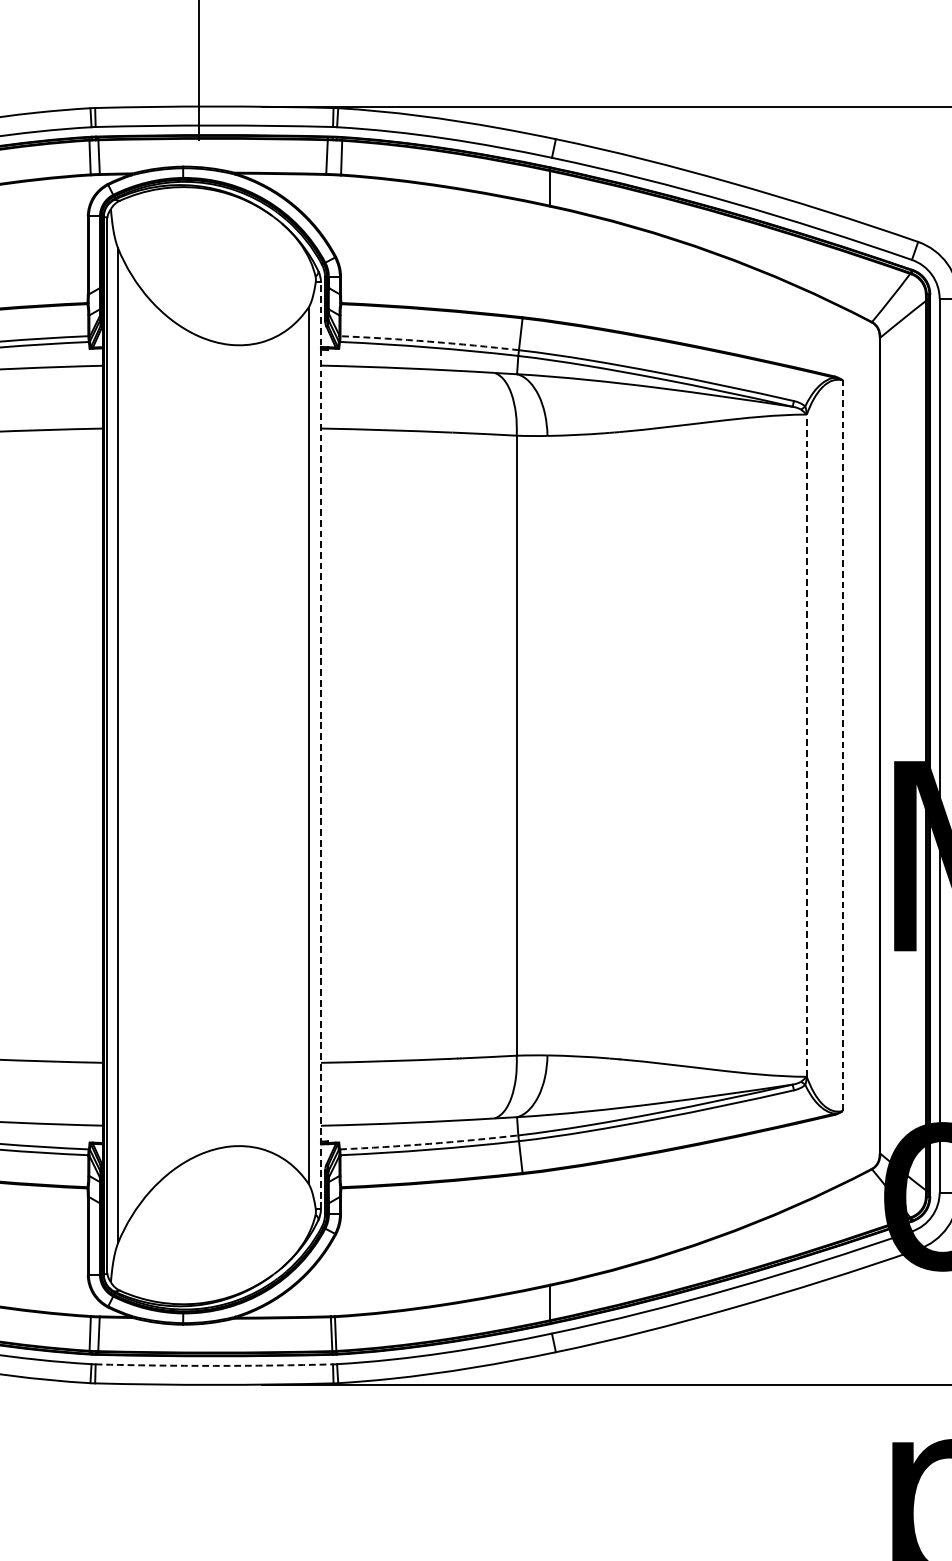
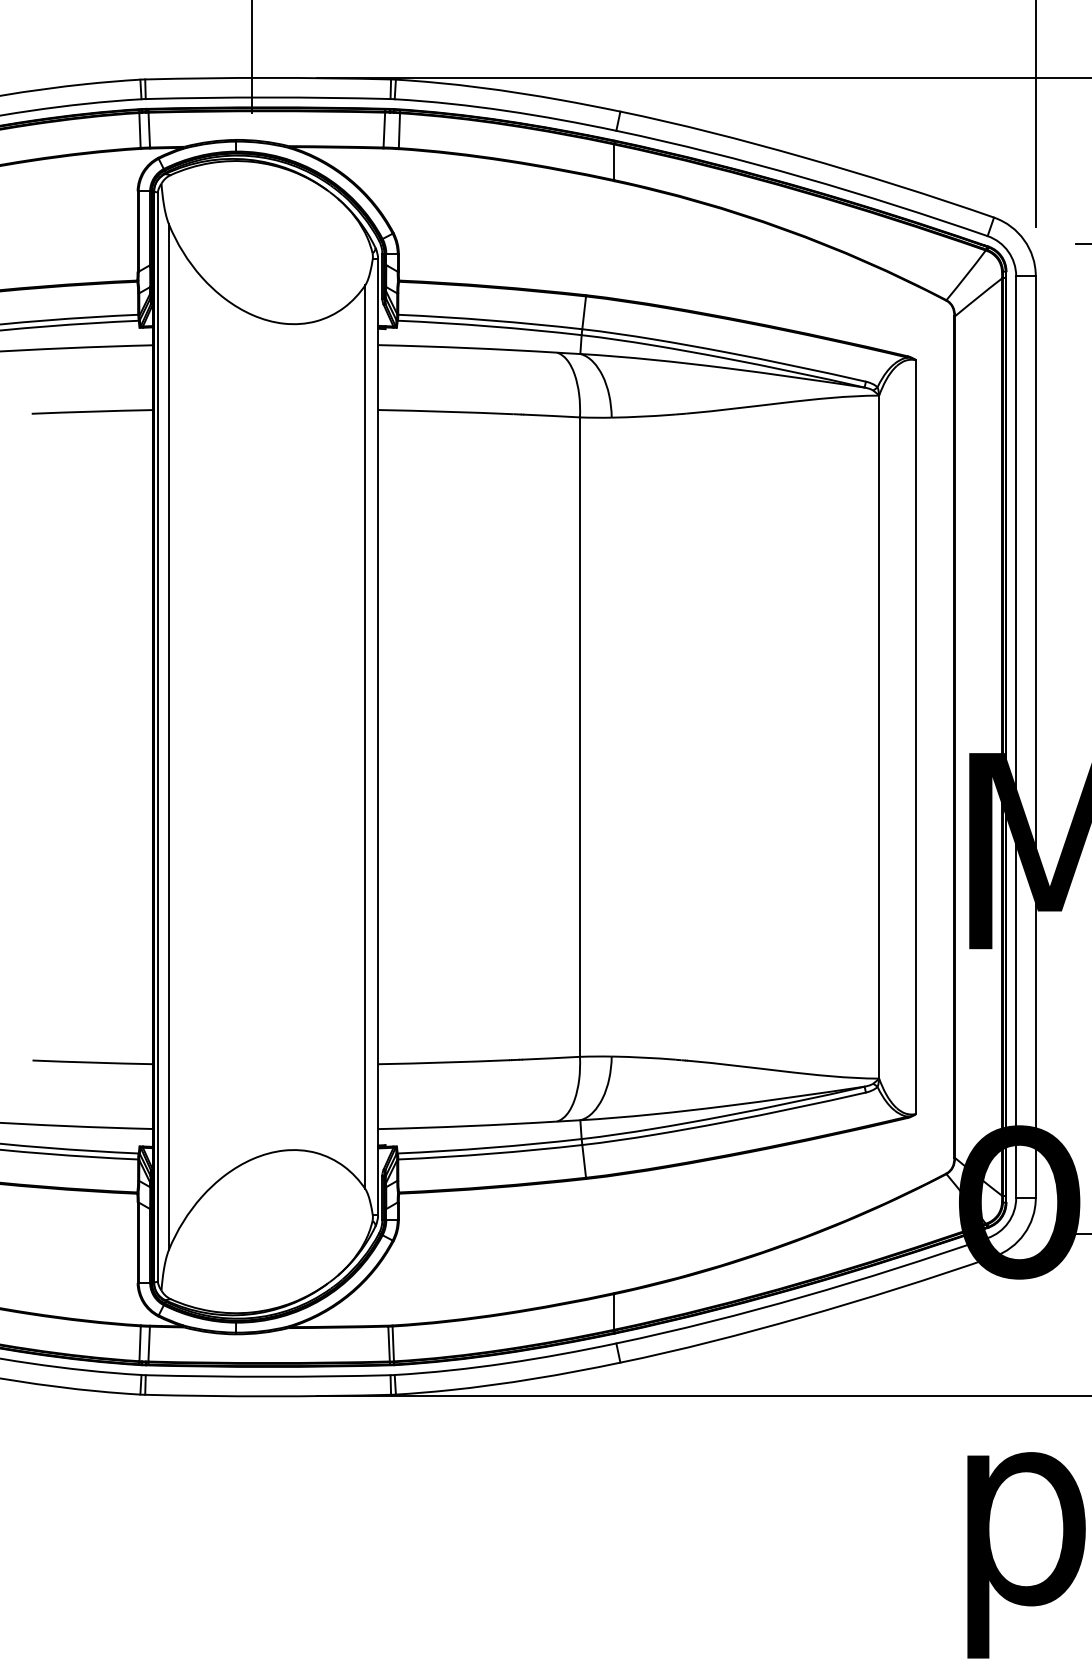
arc: (429, 341) -> (490, 320), dashed -> solid
line: (321, 745) -> (378, 736), dashed -> solid
line: (807, 745) -> (879, 736), dashed -> solid
line: (842, 746) -> (916, 737), dashed -> solid
arc: (428, 1143) -> (489, 1147), dashed -> solid
arc: (214, 1365) -> (268, 1376), dashed -> solid

